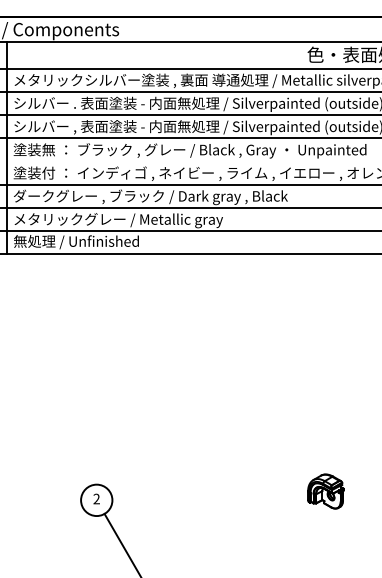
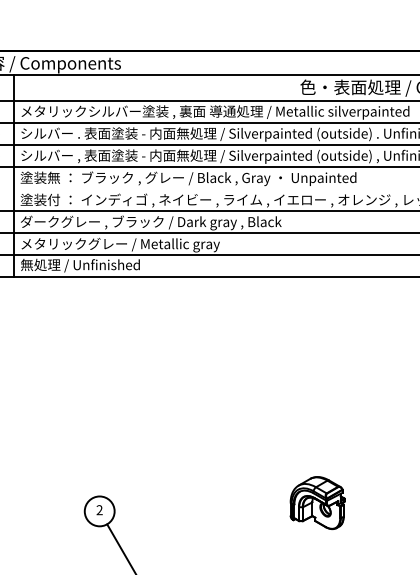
part: (325, 490) -> (317, 502), size x1.6

